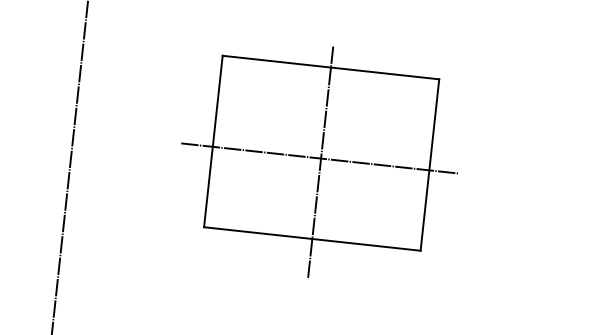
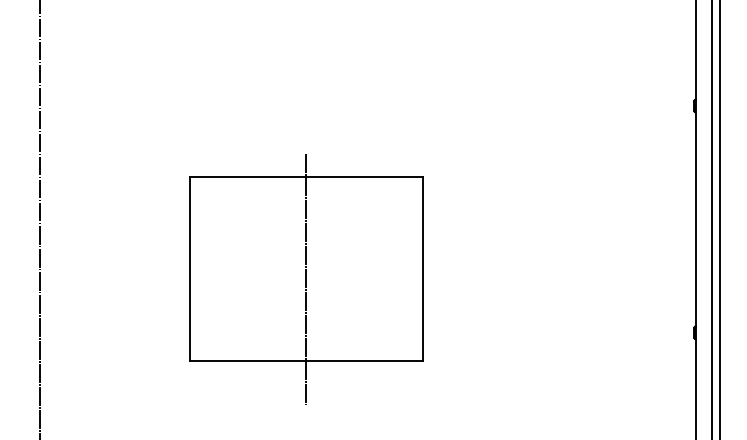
line: (319, 158) -> (304, 274), removed

